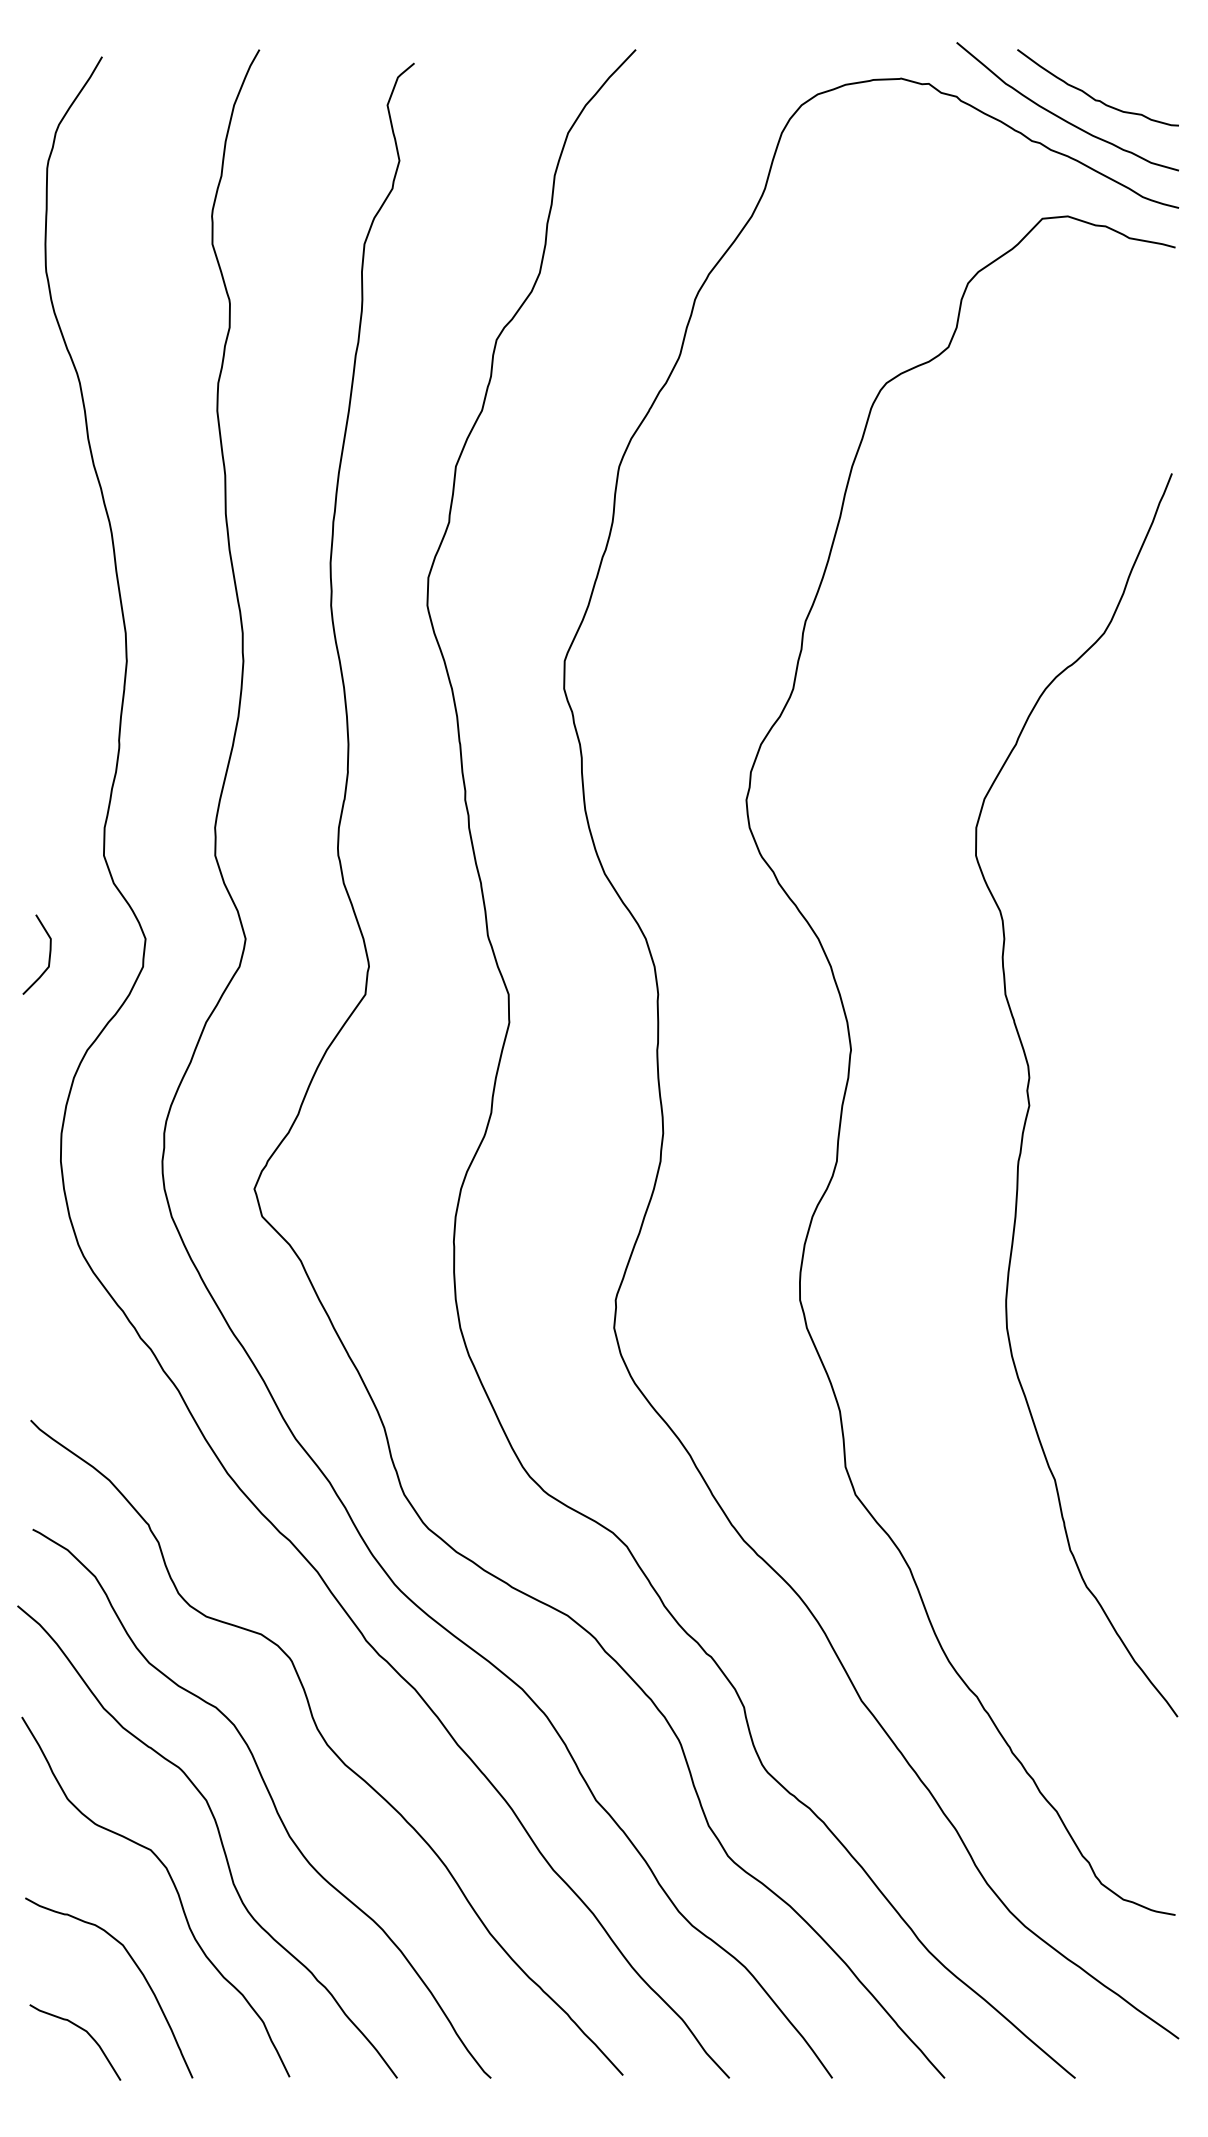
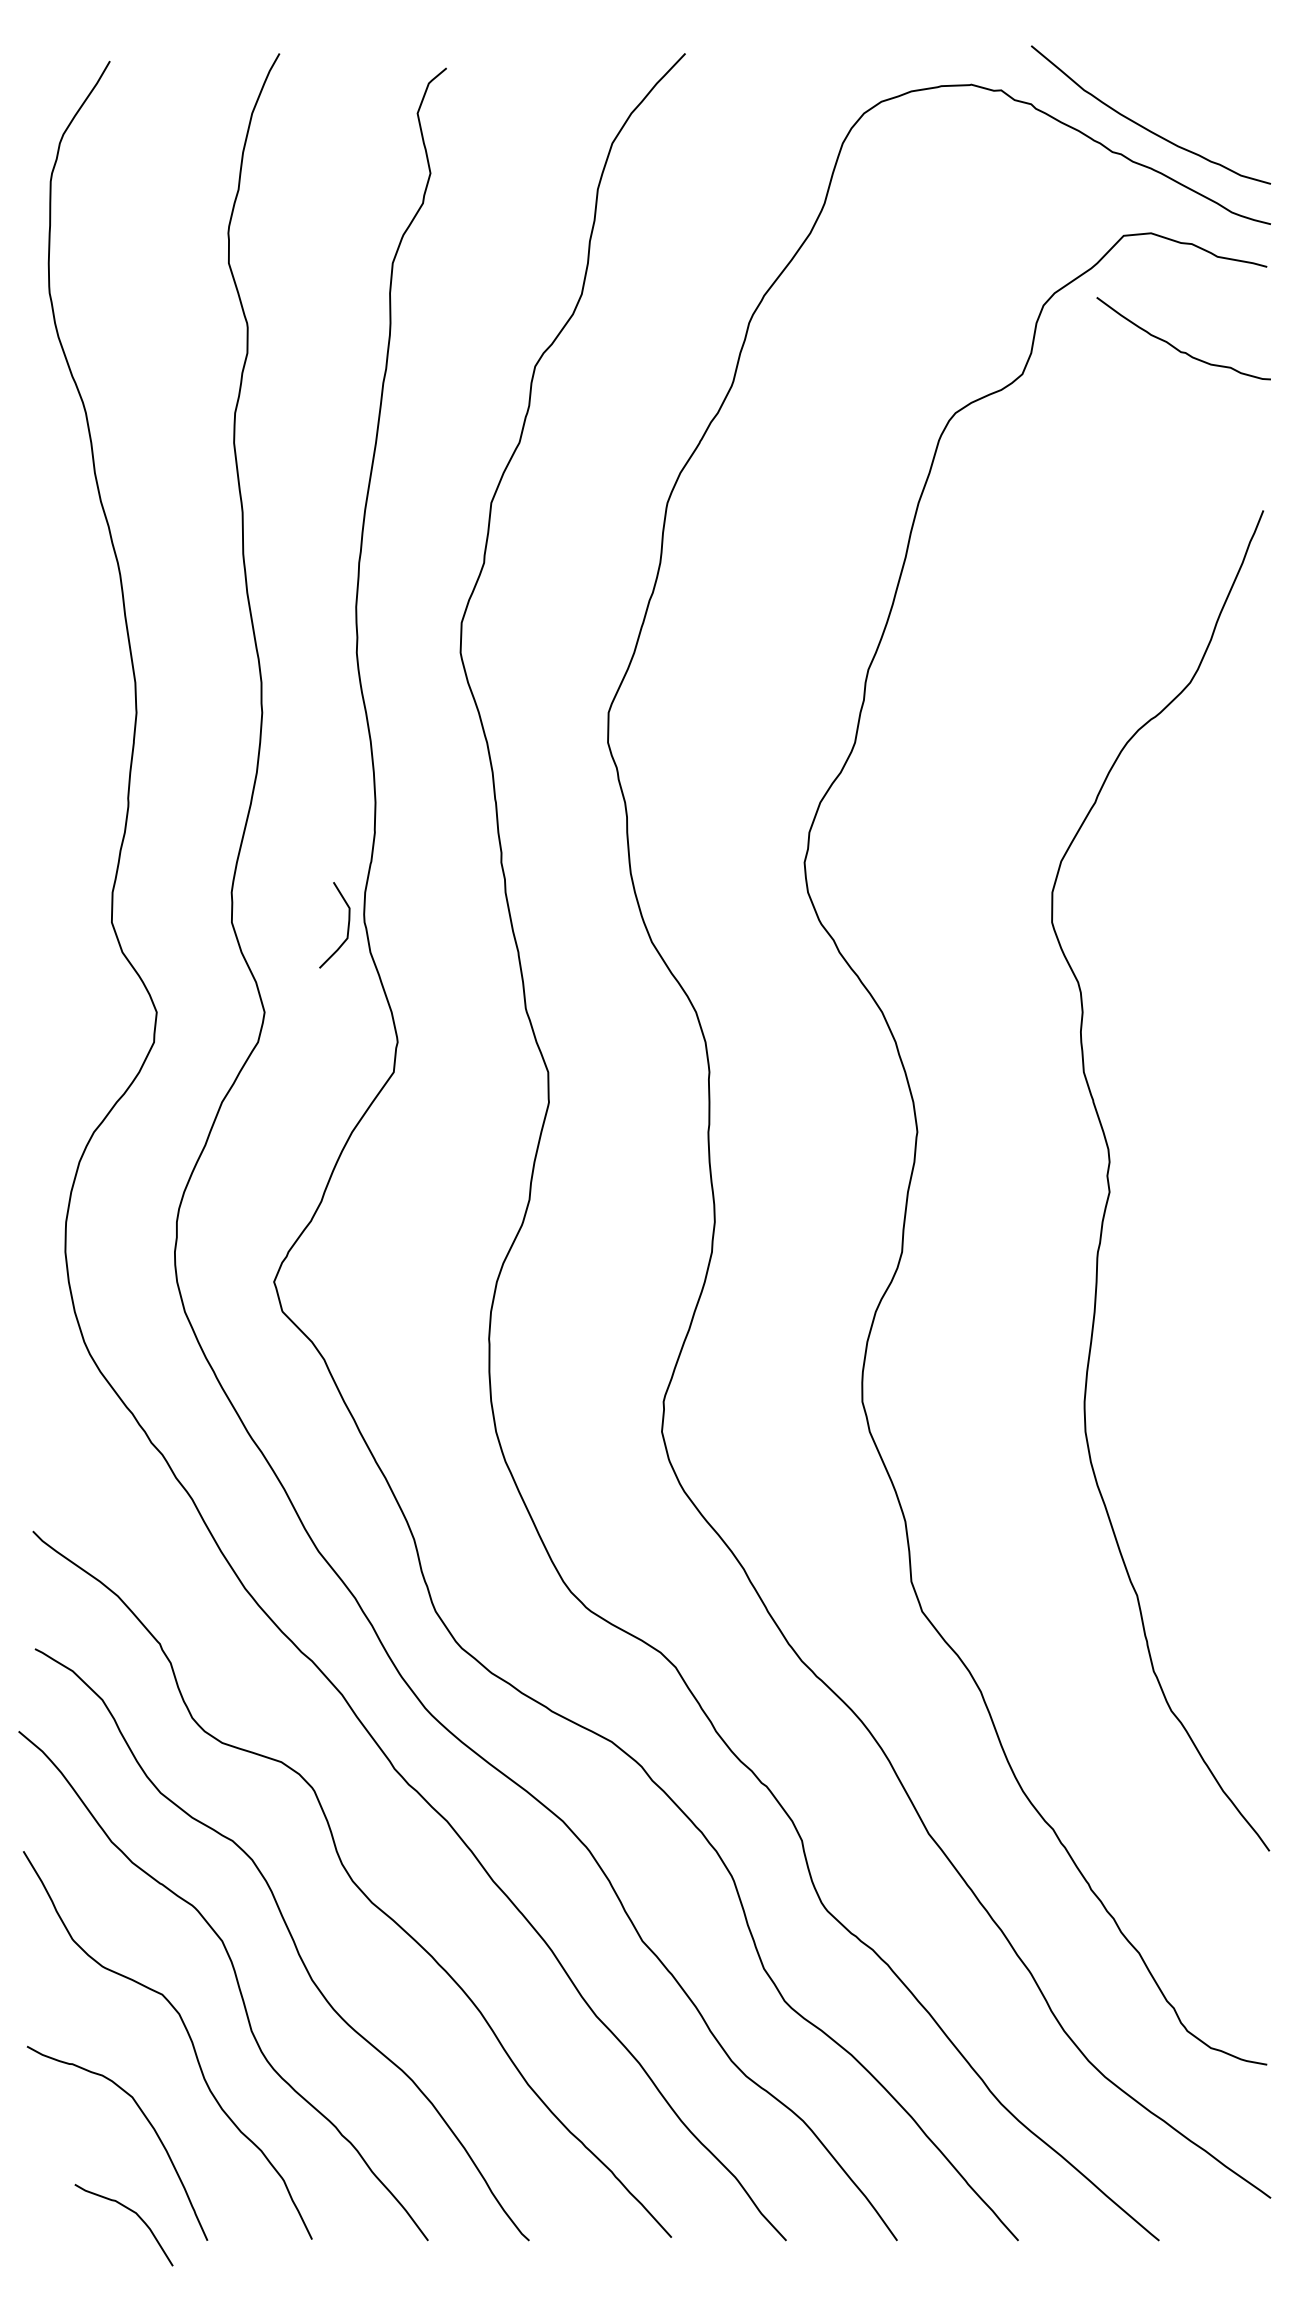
curve: (1091, 96) -> (1176, 347), moved
curve: (48, 954) -> (347, 925), moved
curve: (83, 2030) -> (132, 2212), moved

